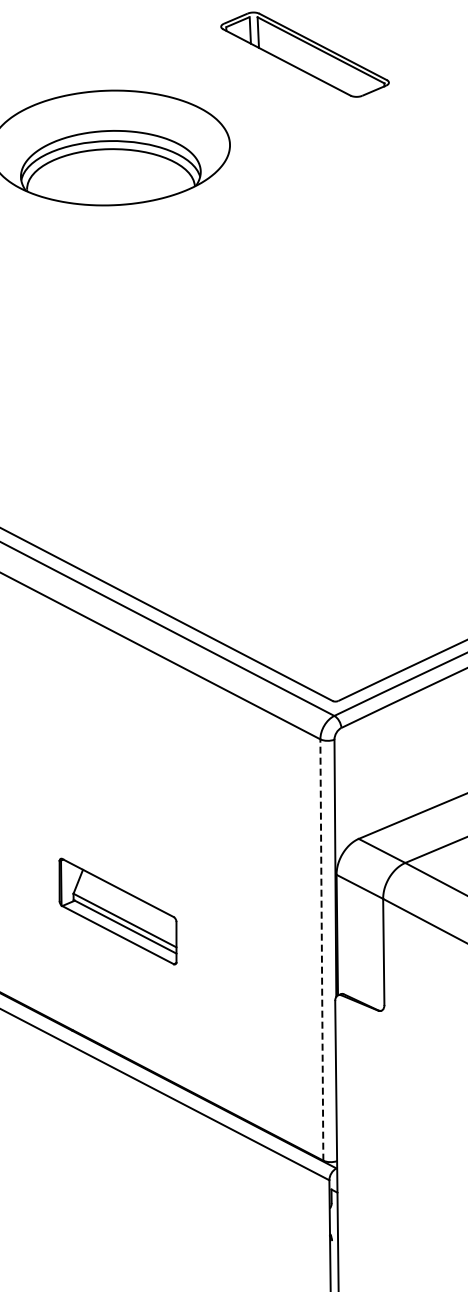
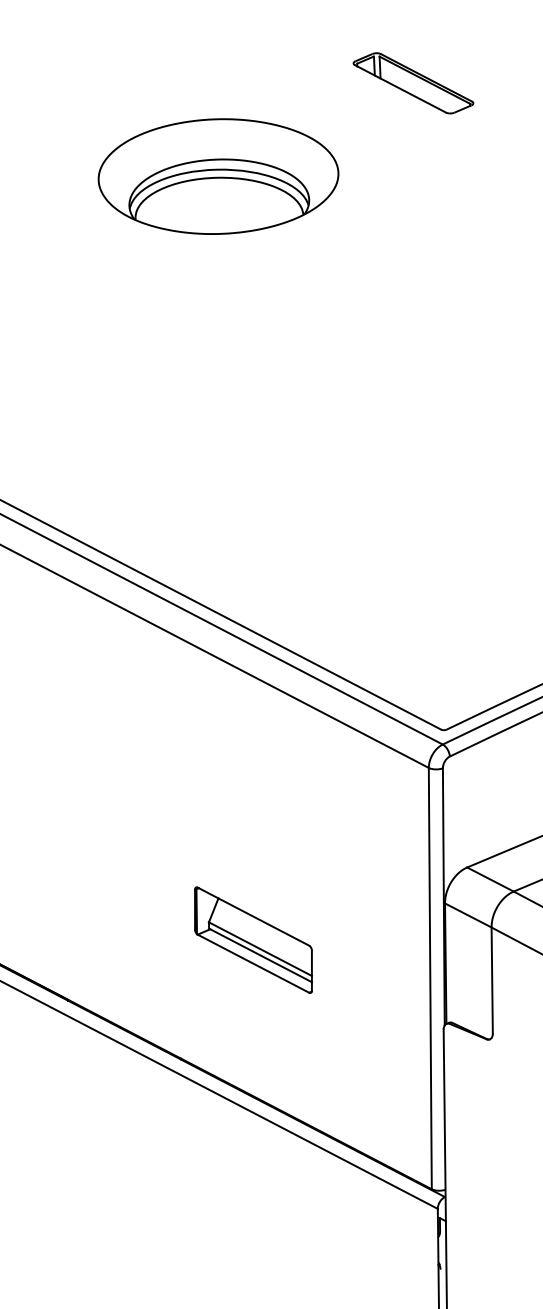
part: (305, 54) -> (413, 83), size x0.71
part: (118, 910) -> (253, 939), moved
line: (322, 949) -> (430, 978), dashed -> solid

